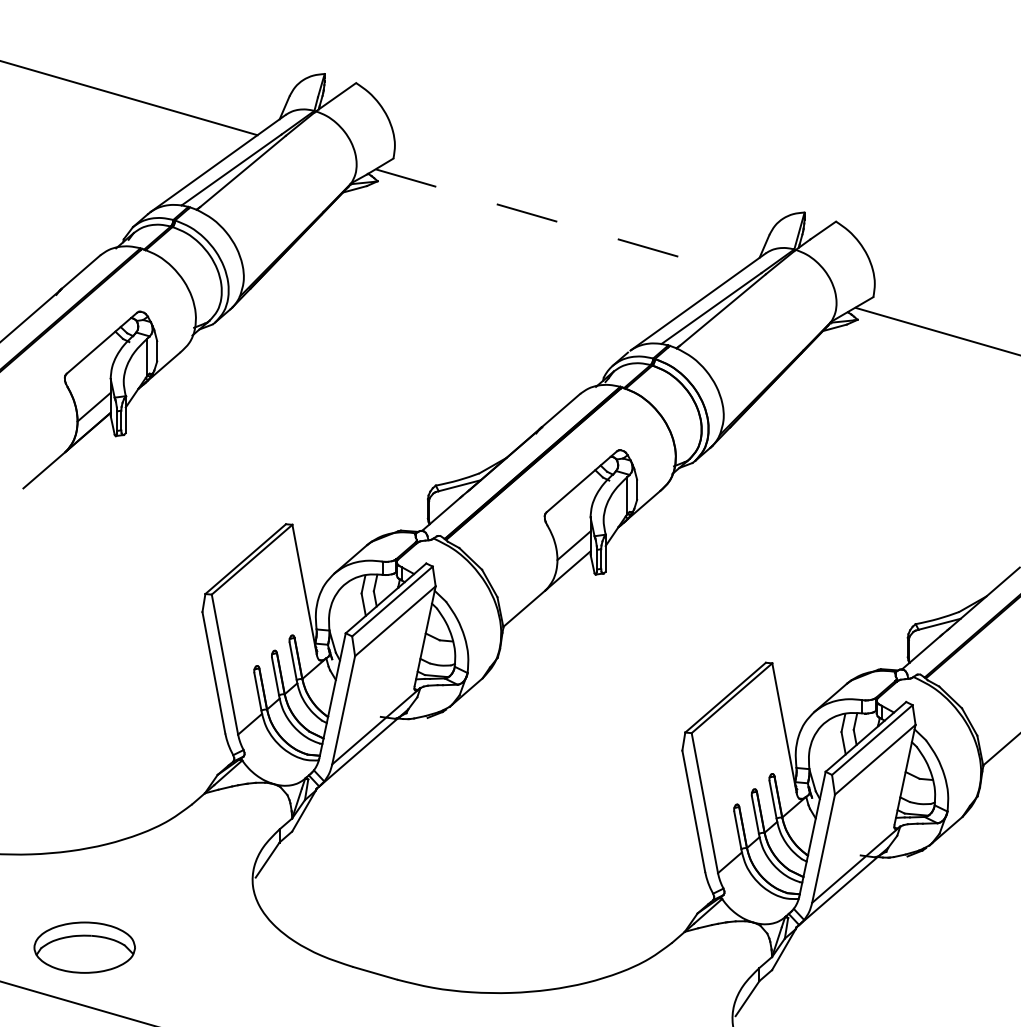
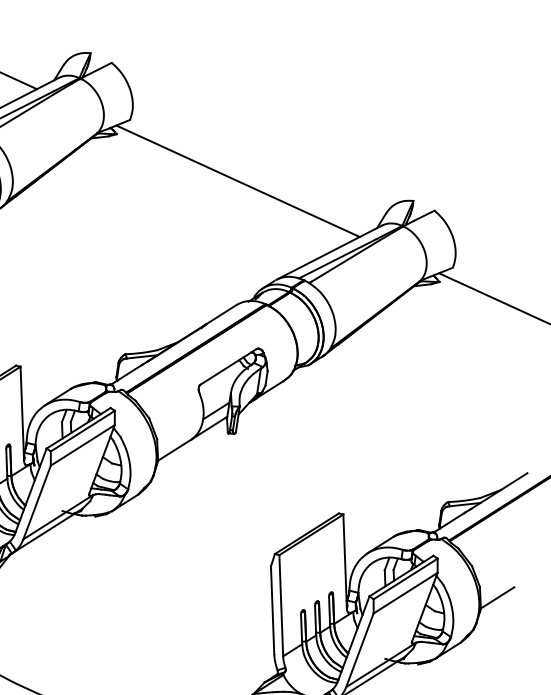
line: (557, 221) -> (238, 181), dashed -> solid

